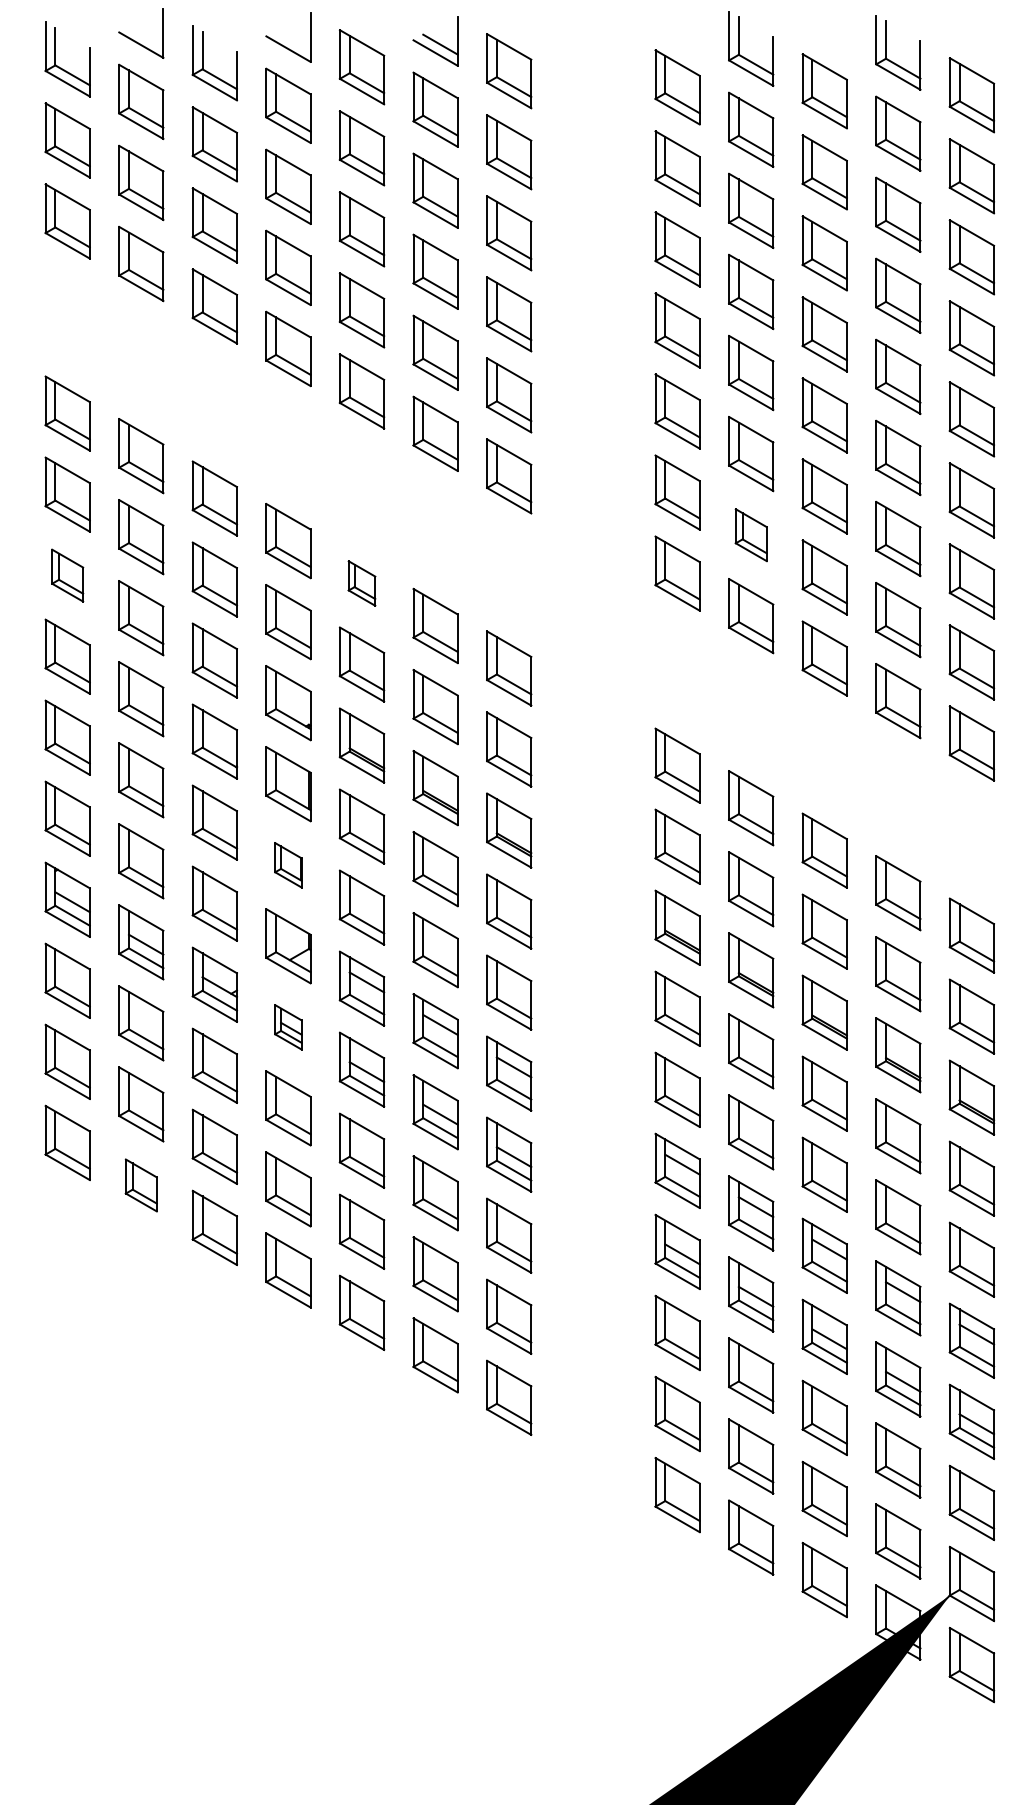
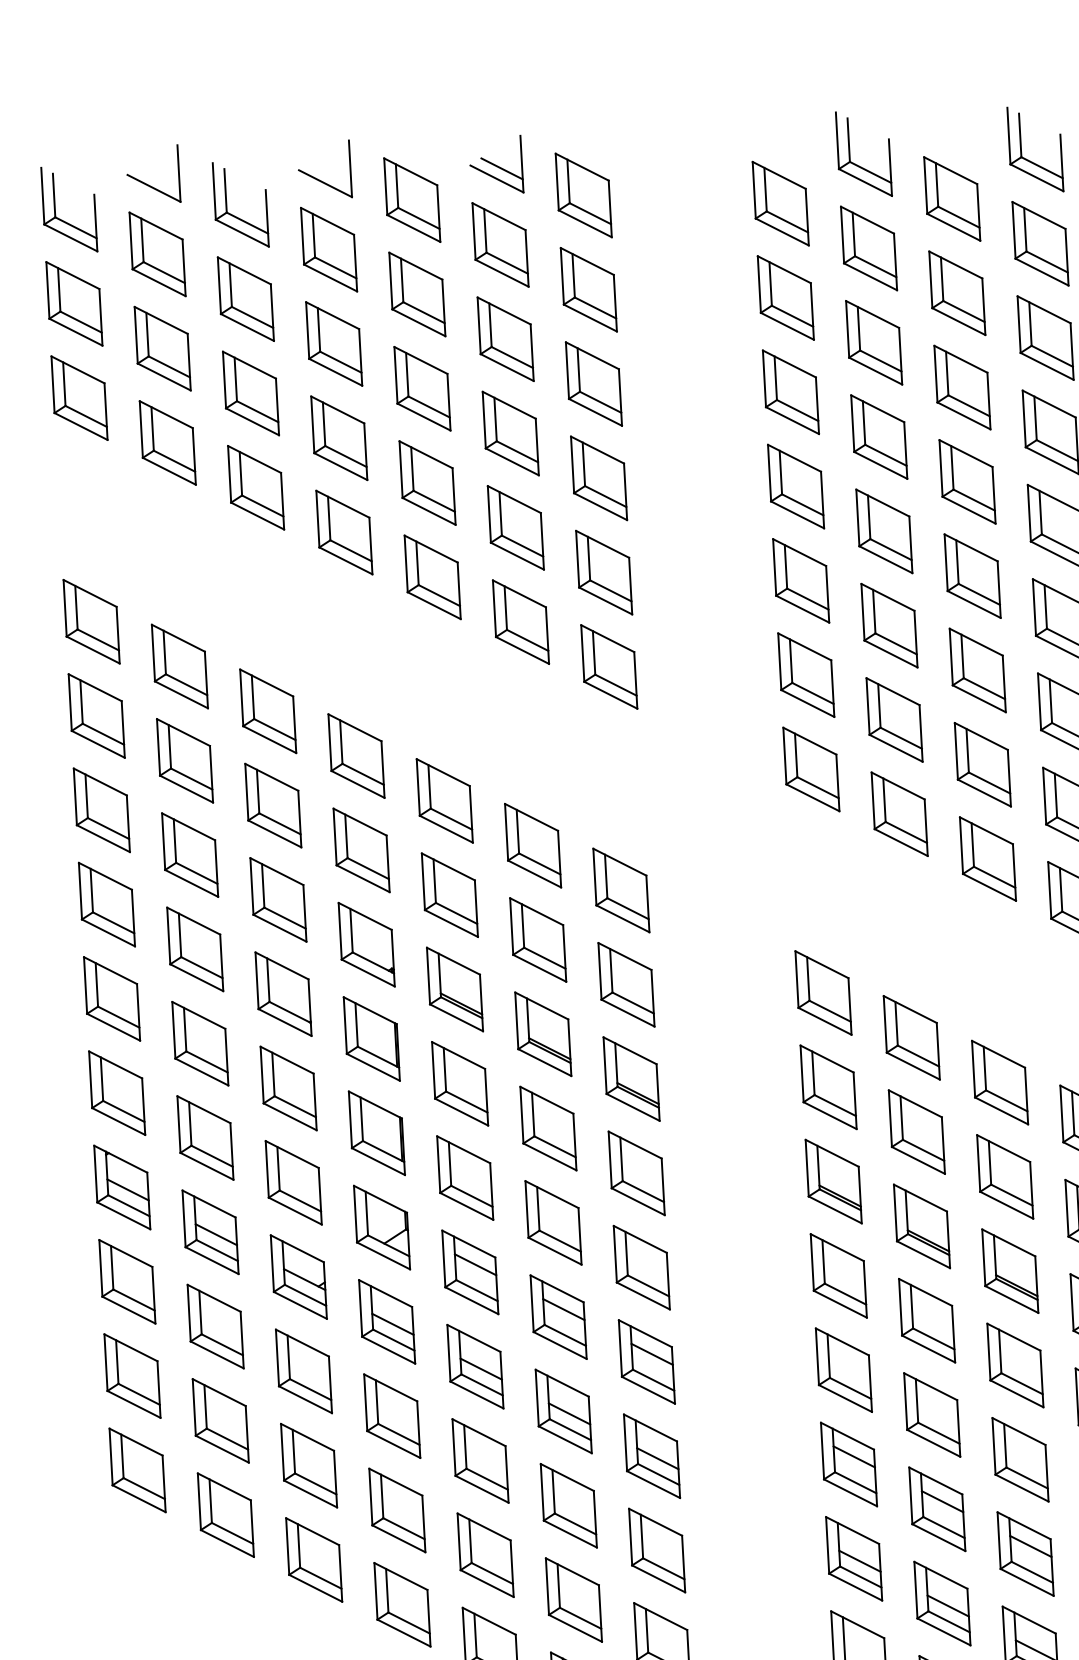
part: (751, 535) -> (894, 720), size x1.43
part: (67, 575) -> (101, 810), size x1.43
part: (361, 583) -> (444, 800), size x1.67
part: (288, 865) -> (376, 1133), size x1.67
part: (288, 1027) -> (387, 1322), size x1.67
part: (141, 1185) -> (226, 1515), size x1.43

